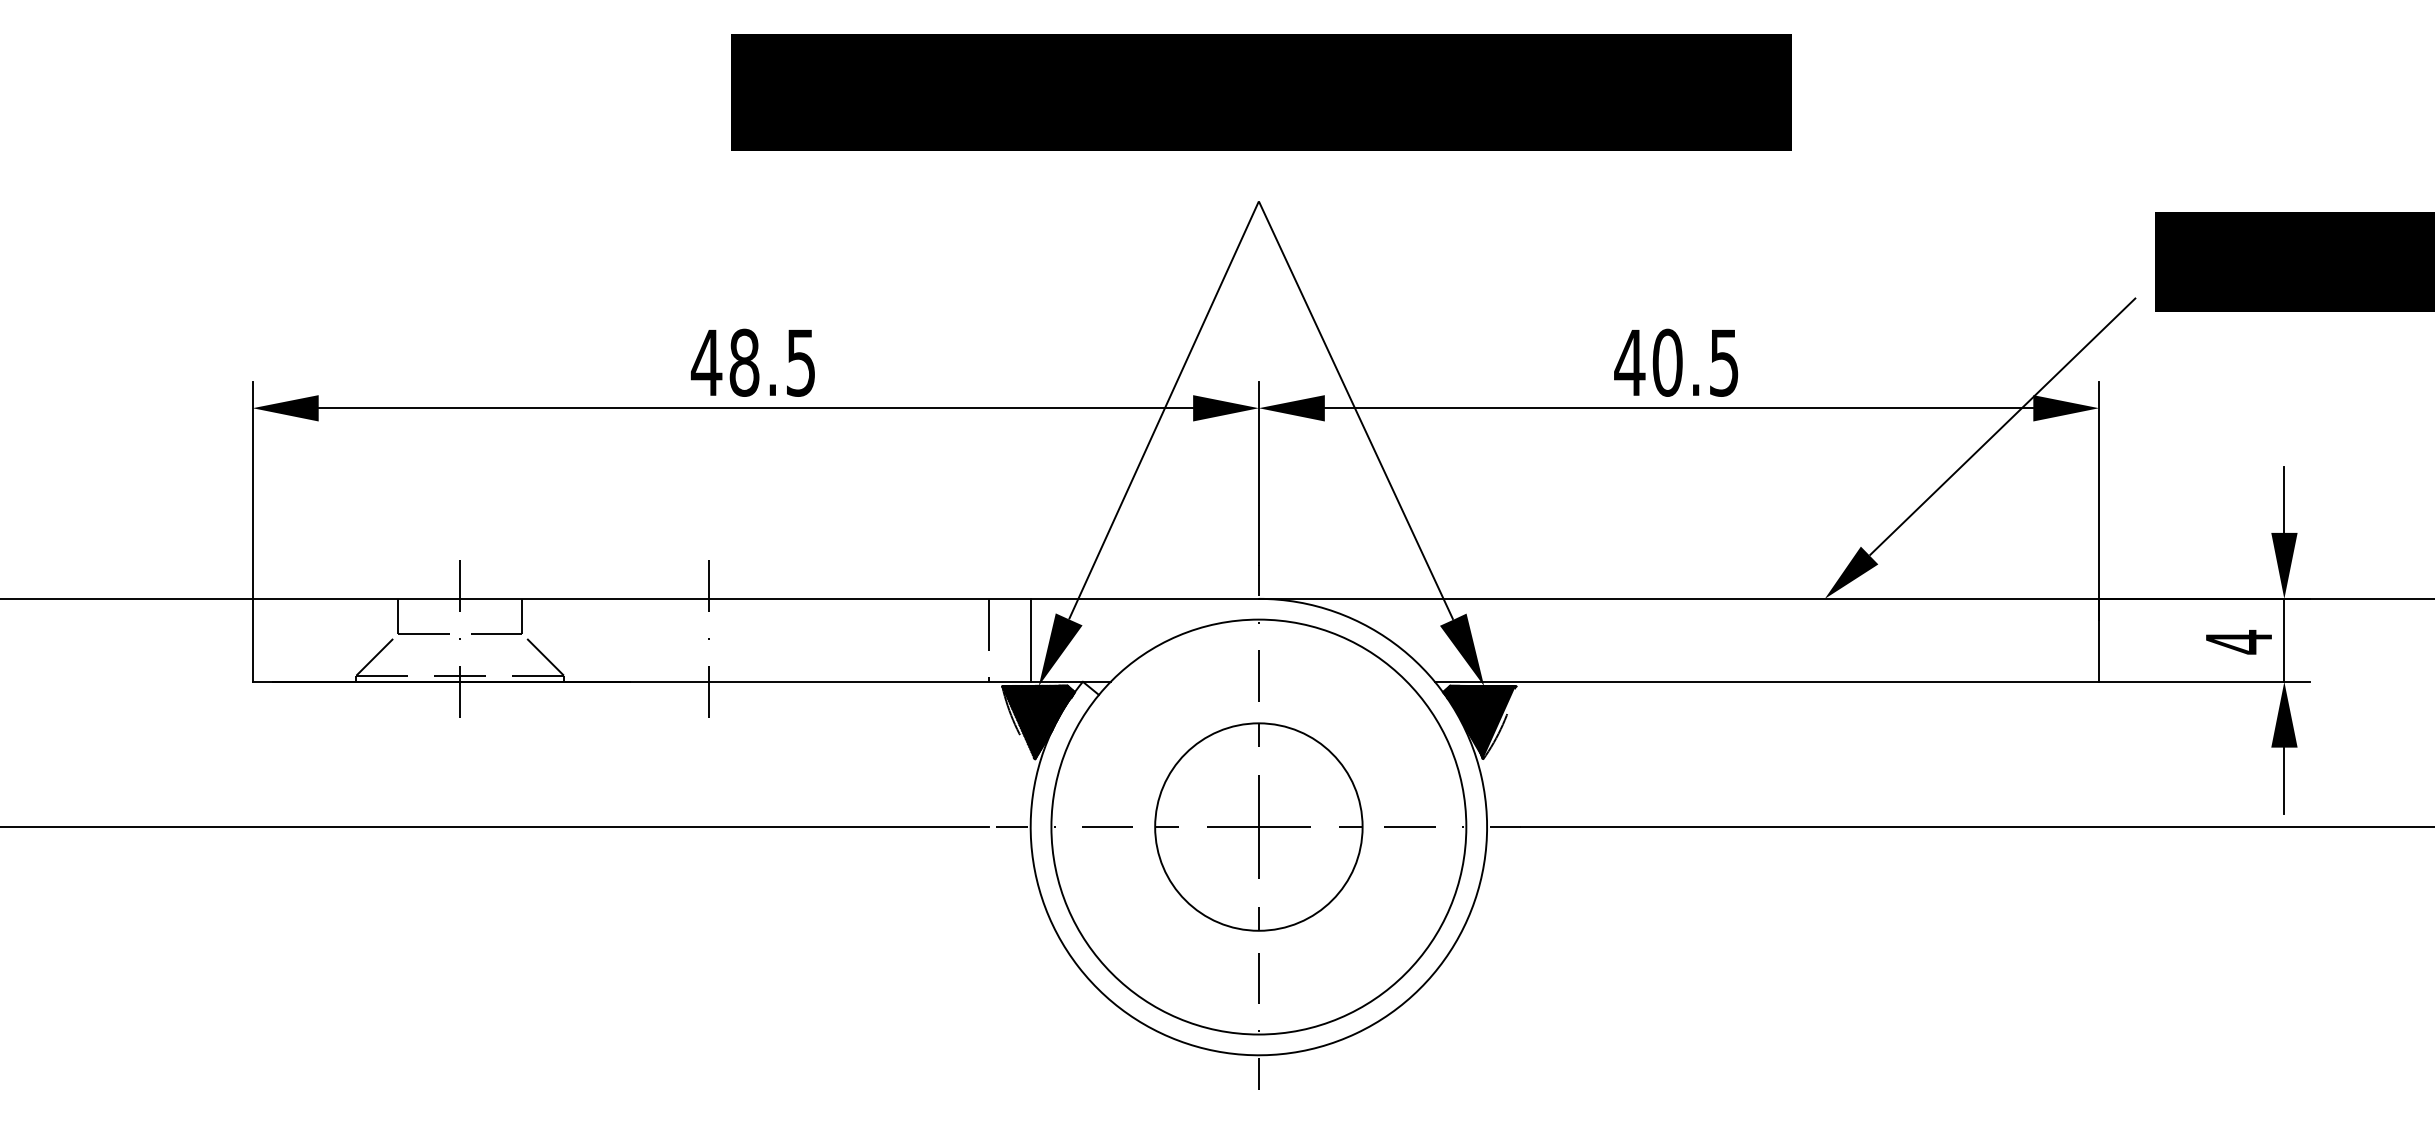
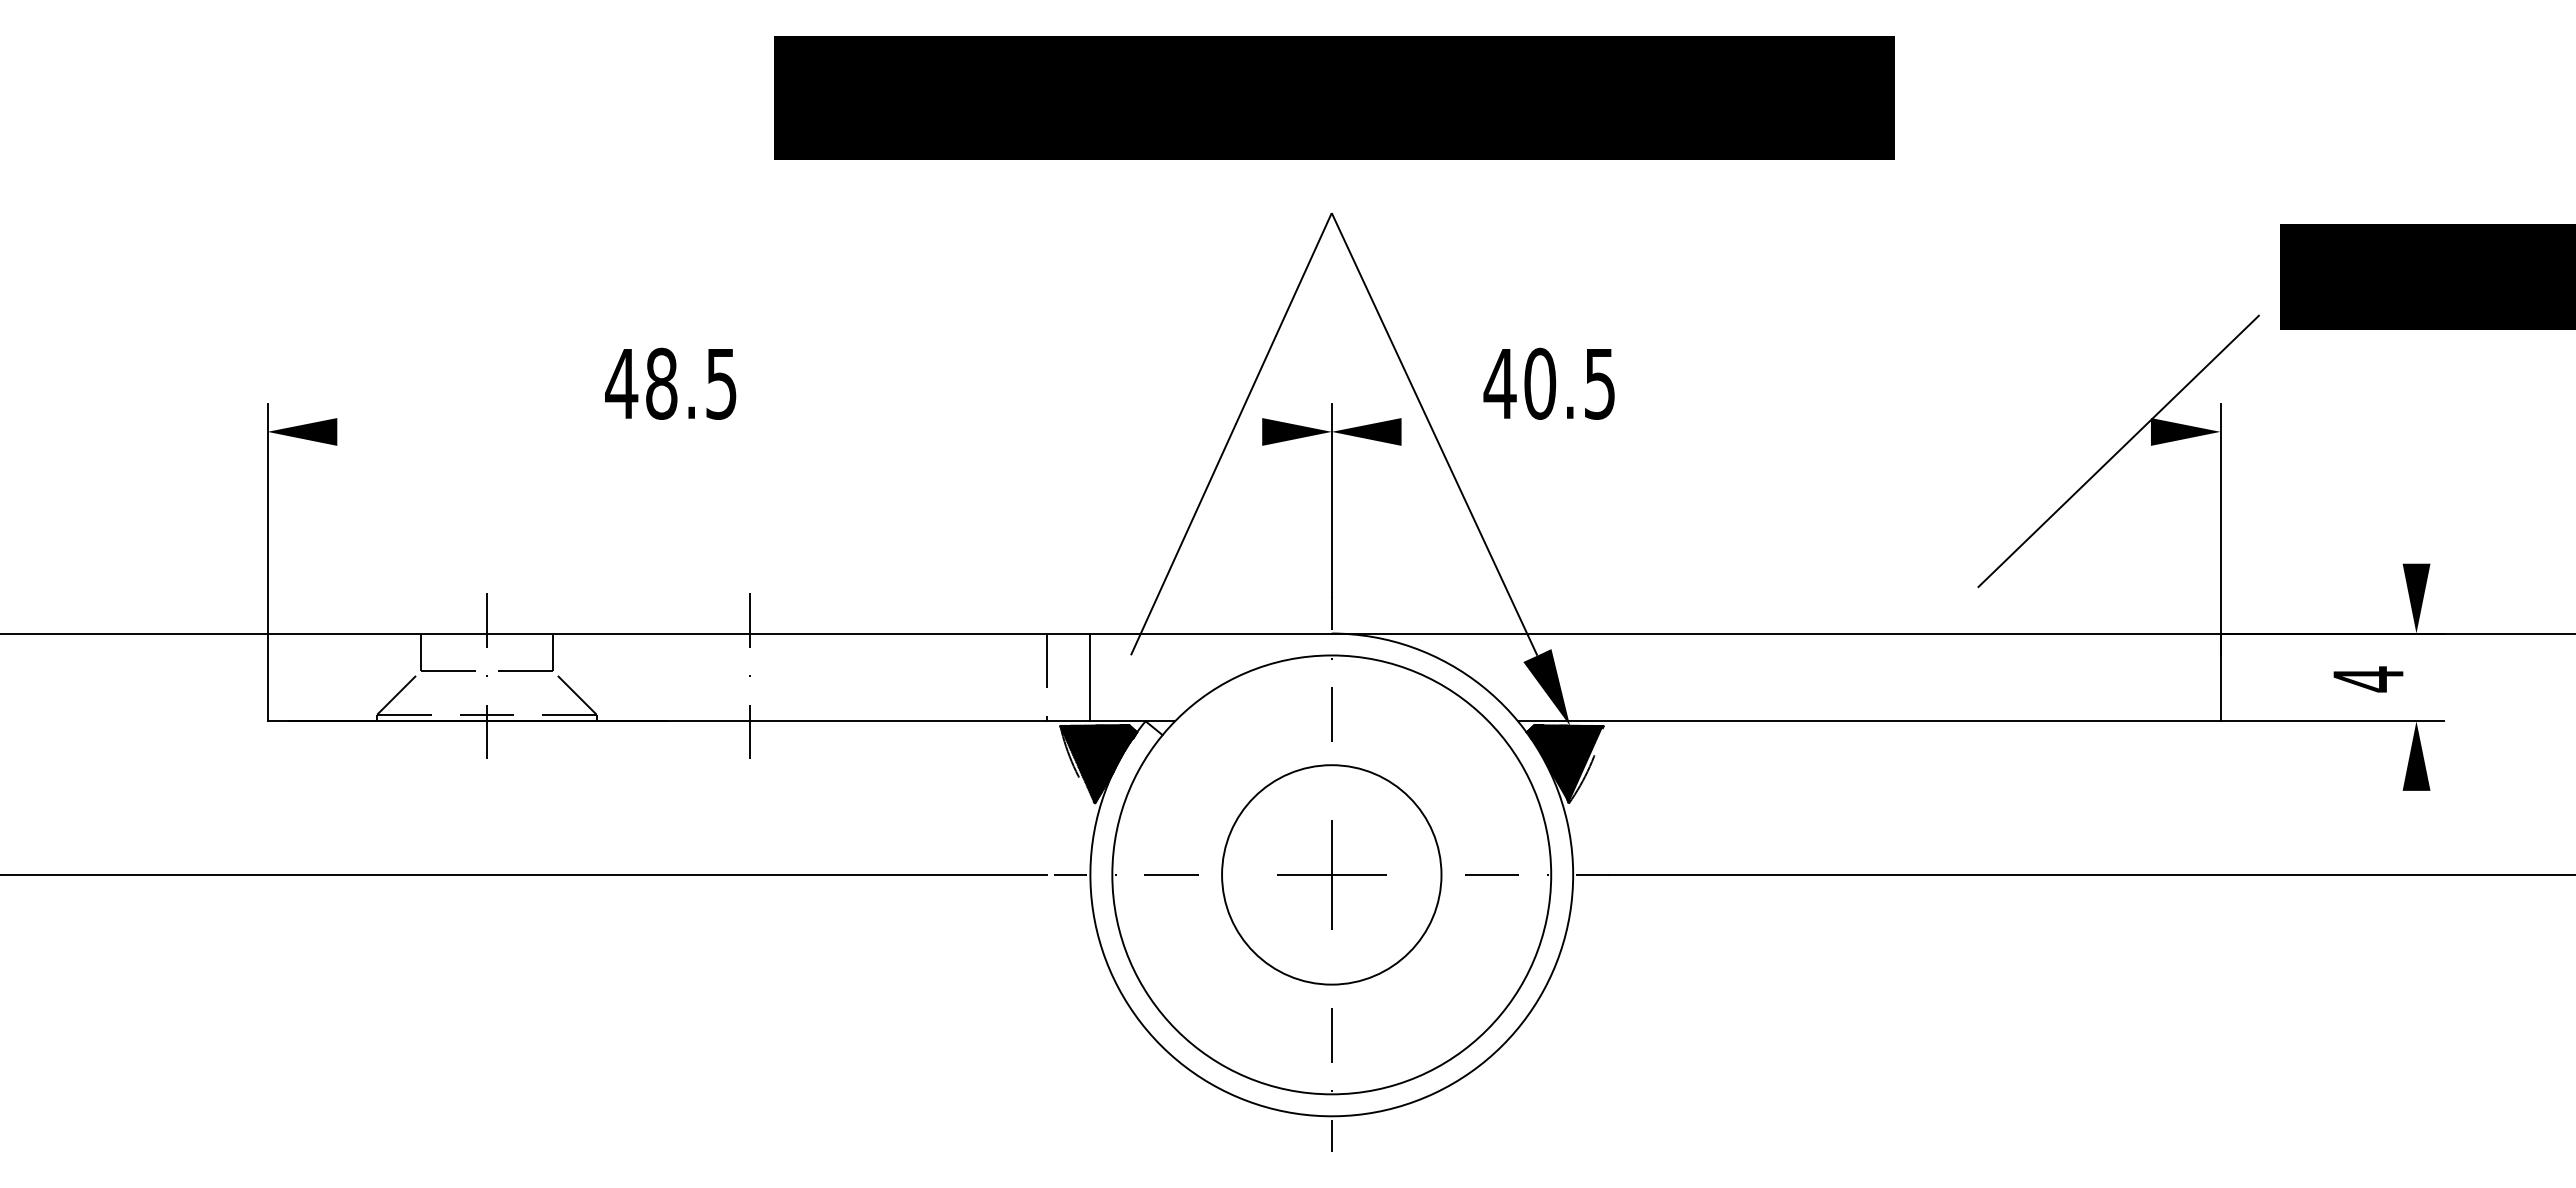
text: (752, 362) -> (670, 383), moved
text: (1675, 362) -> (1548, 383), moved
line: (755, 407) -> (799, 431), removed
line: (1678, 407) -> (1775, 431), removed
line: (2284, 499) -> (2416, 528), removed
fill: (1851, 572) -> (1958, 605), removed
line: (2284, 640) -> (2416, 677), removed
fill: (1060, 648) -> (1121, 686), removed
line: (1258, 735) -> (1331, 778), removed
line: (2284, 780) -> (2416, 825), removed
line: (1167, 826) -> (1235, 874), removed
line: (1350, 826) -> (1428, 874), removed
line: (1258, 918) -> (1331, 971), removed

